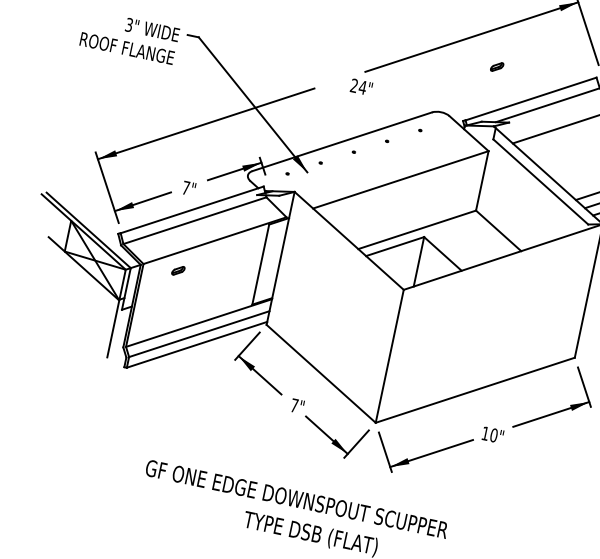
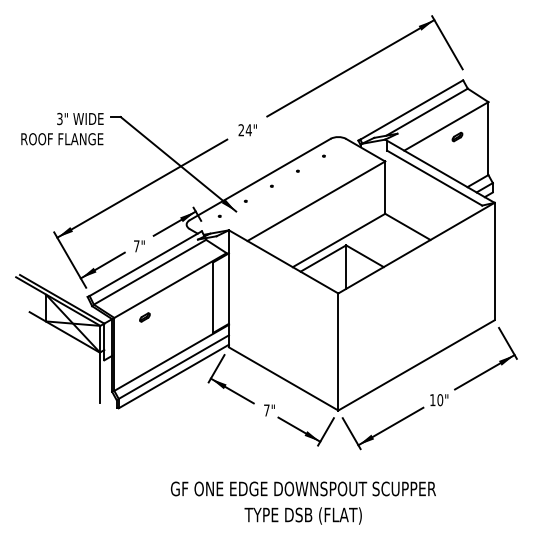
part: (497, 66) -> (457, 136), moved
text: (361, 87) -> (247, 130), moved
text: (297, 498) -> (303, 488), moved

